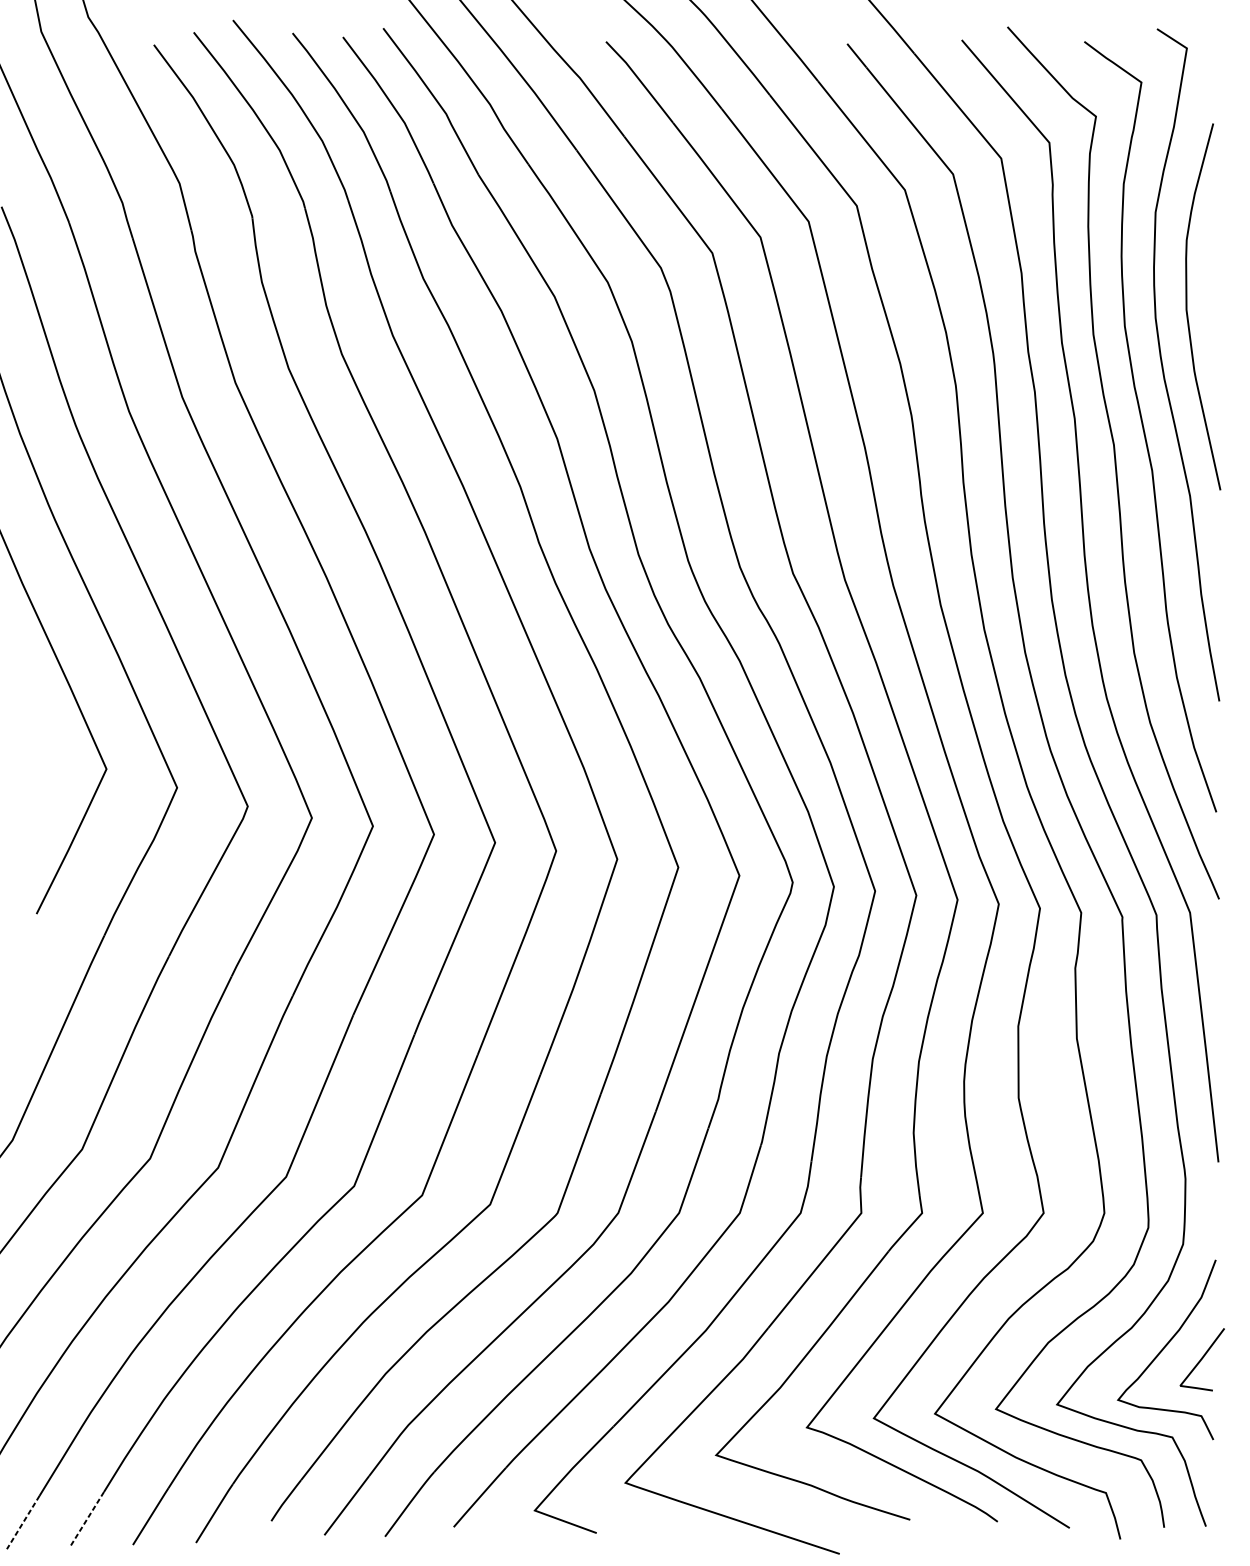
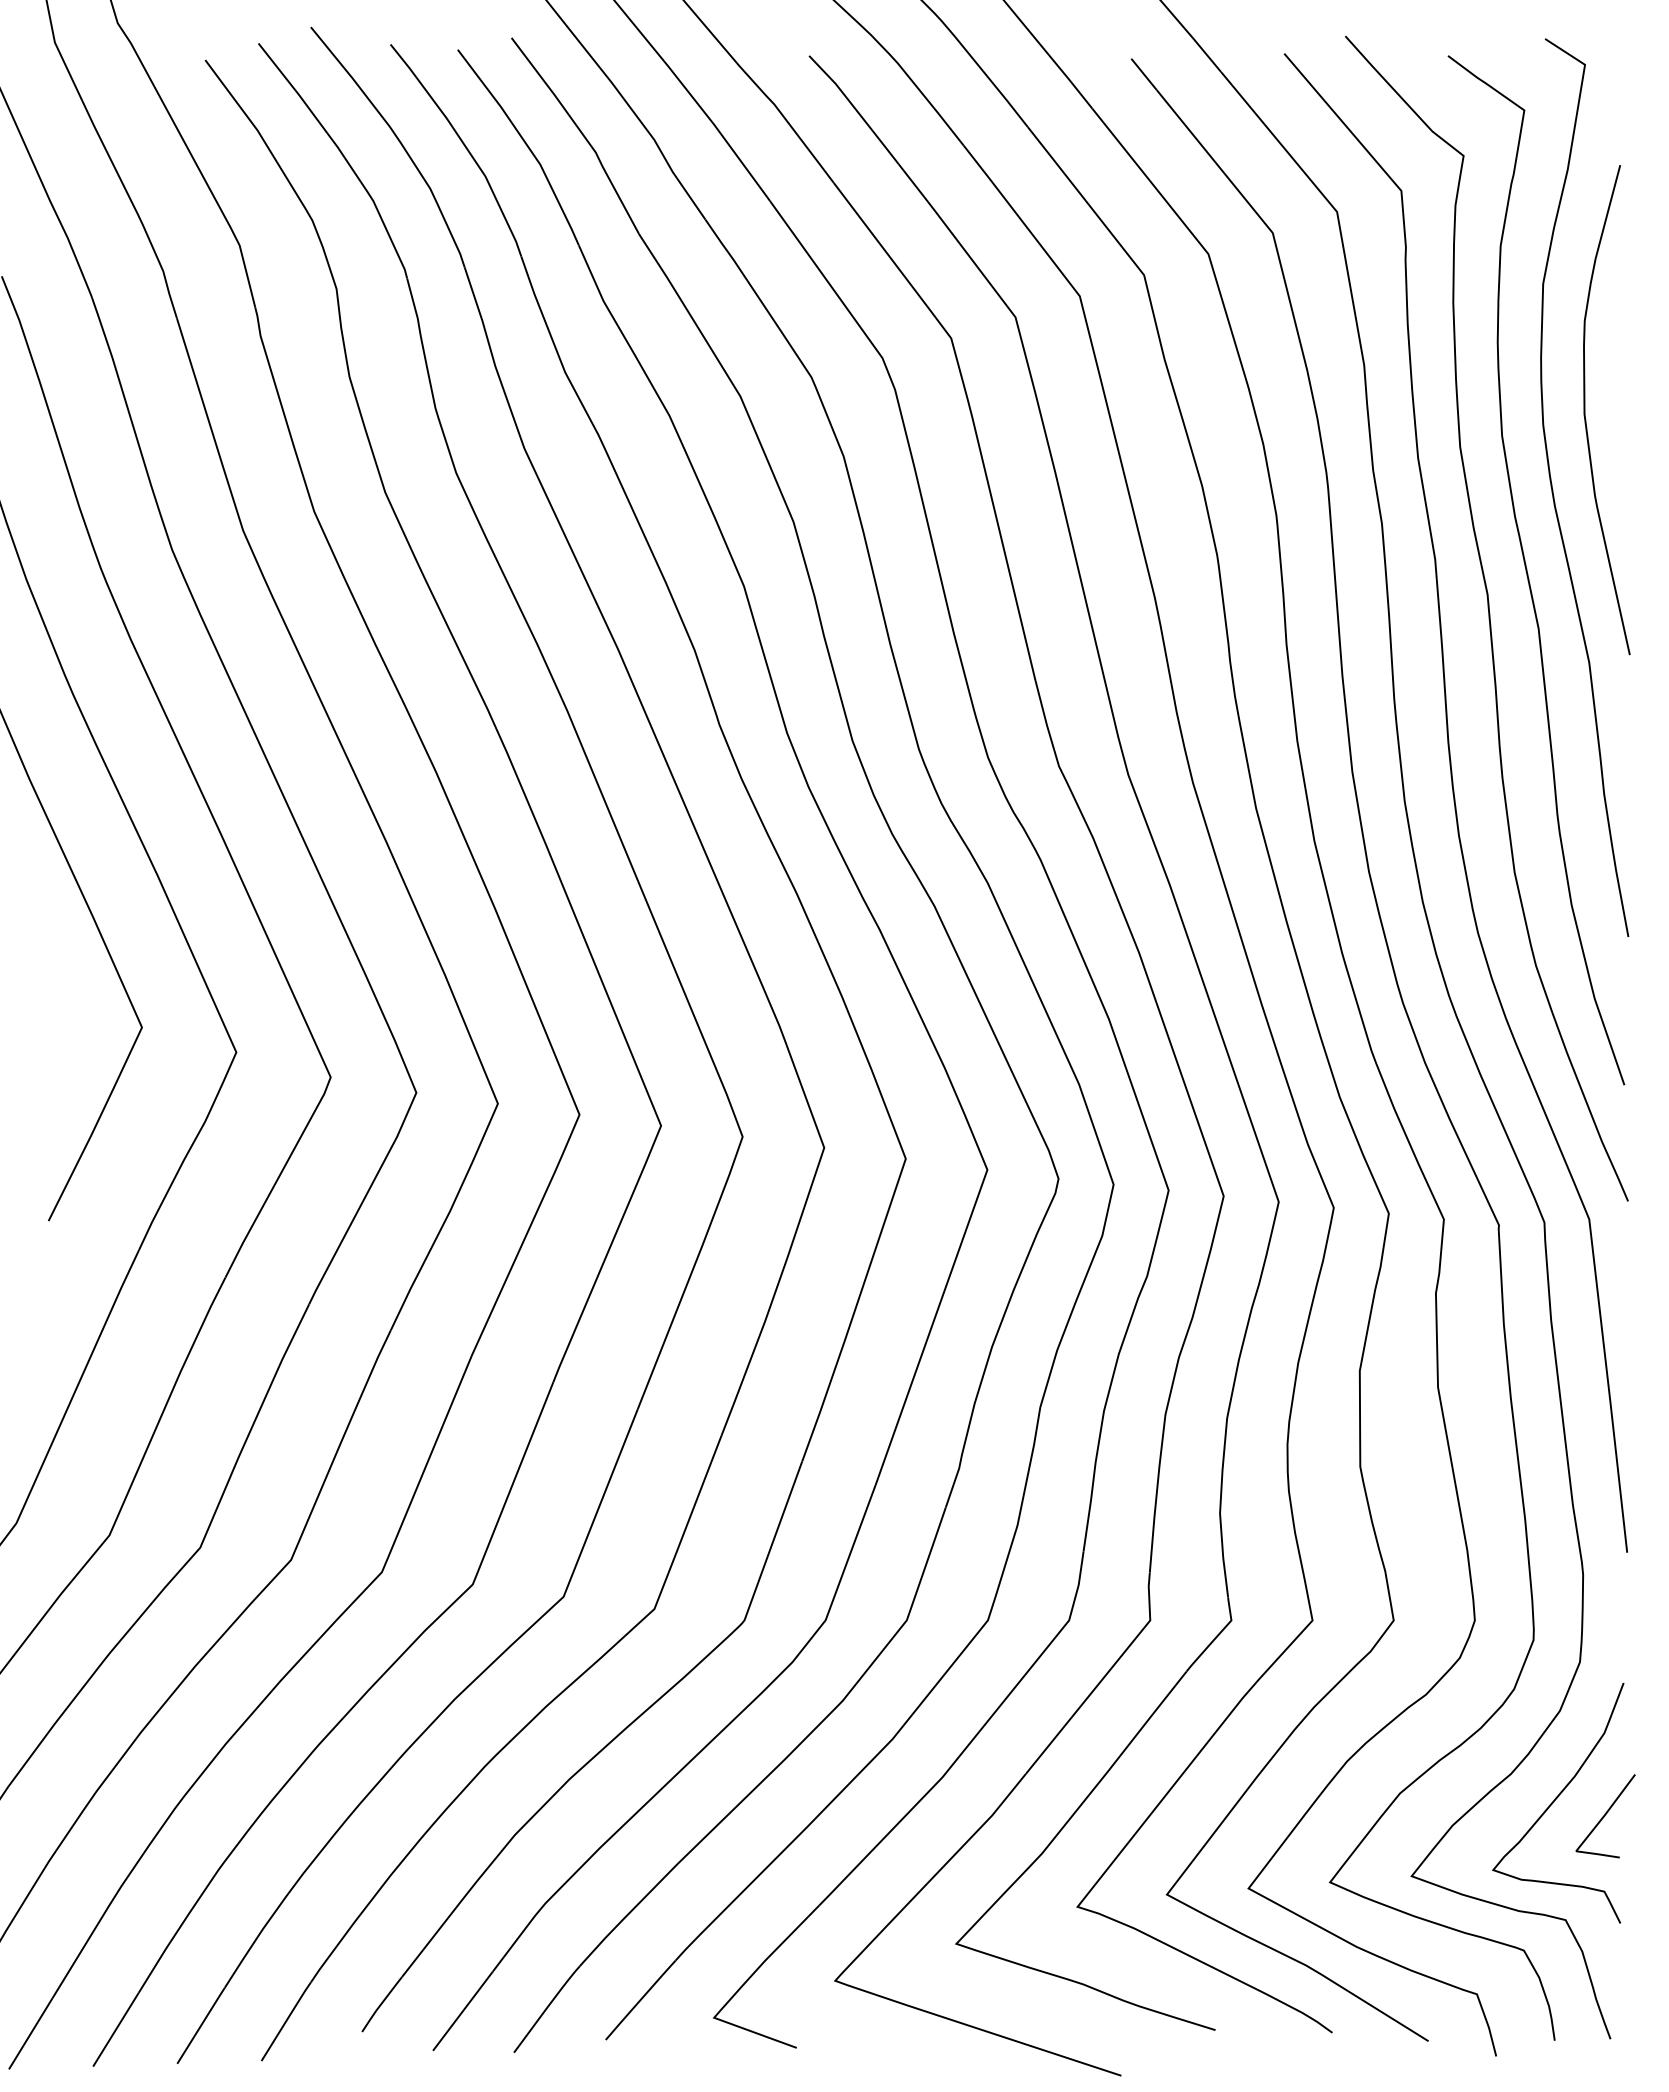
line: (86, 1520) -> (115, 2030), dashed -> solid
line: (23, 1522) -> (30, 2033), dashed -> solid

